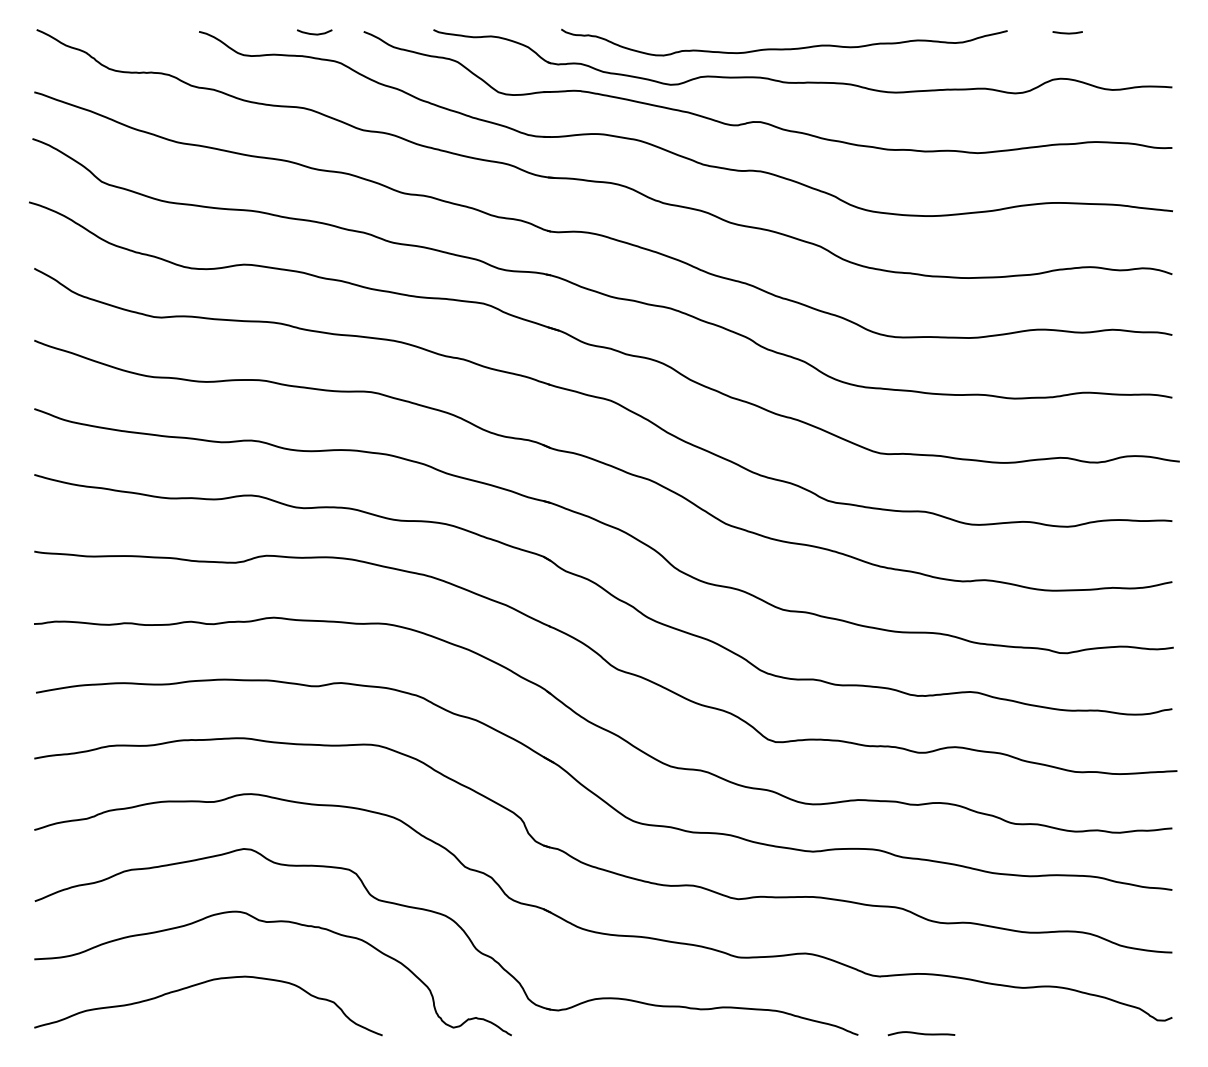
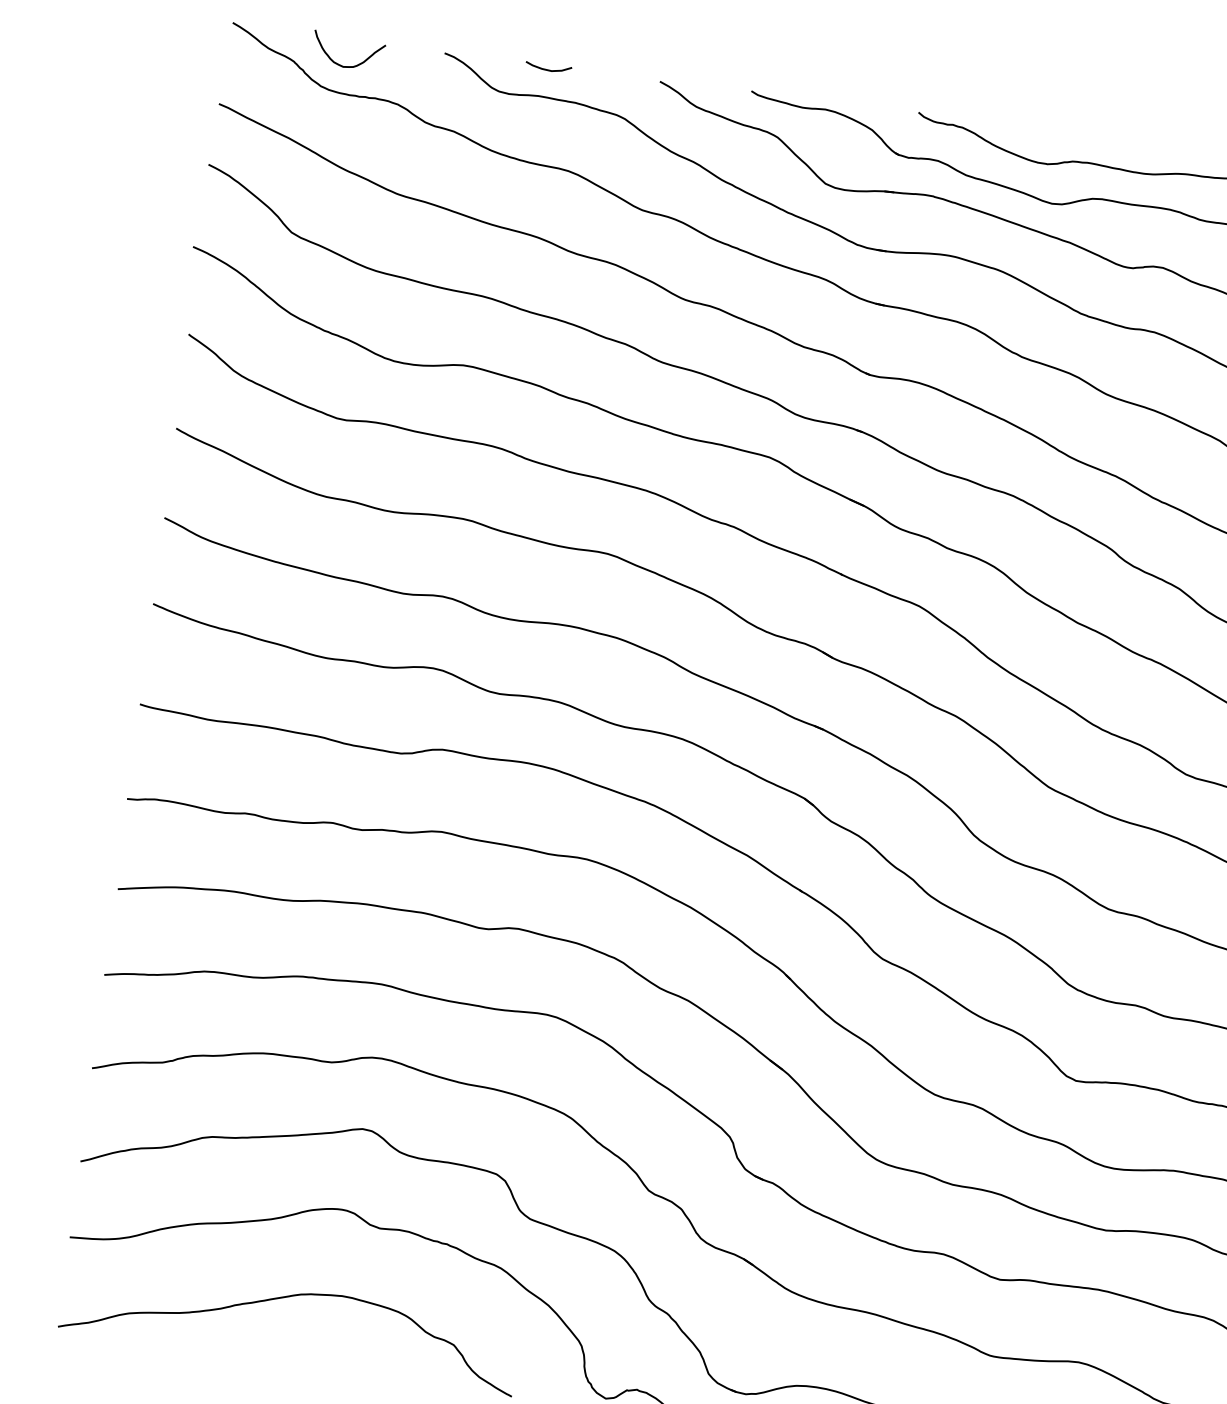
curve: (314, 33) -> (548, 69), moved
curve: (127, 50) -> (347, 65), added

